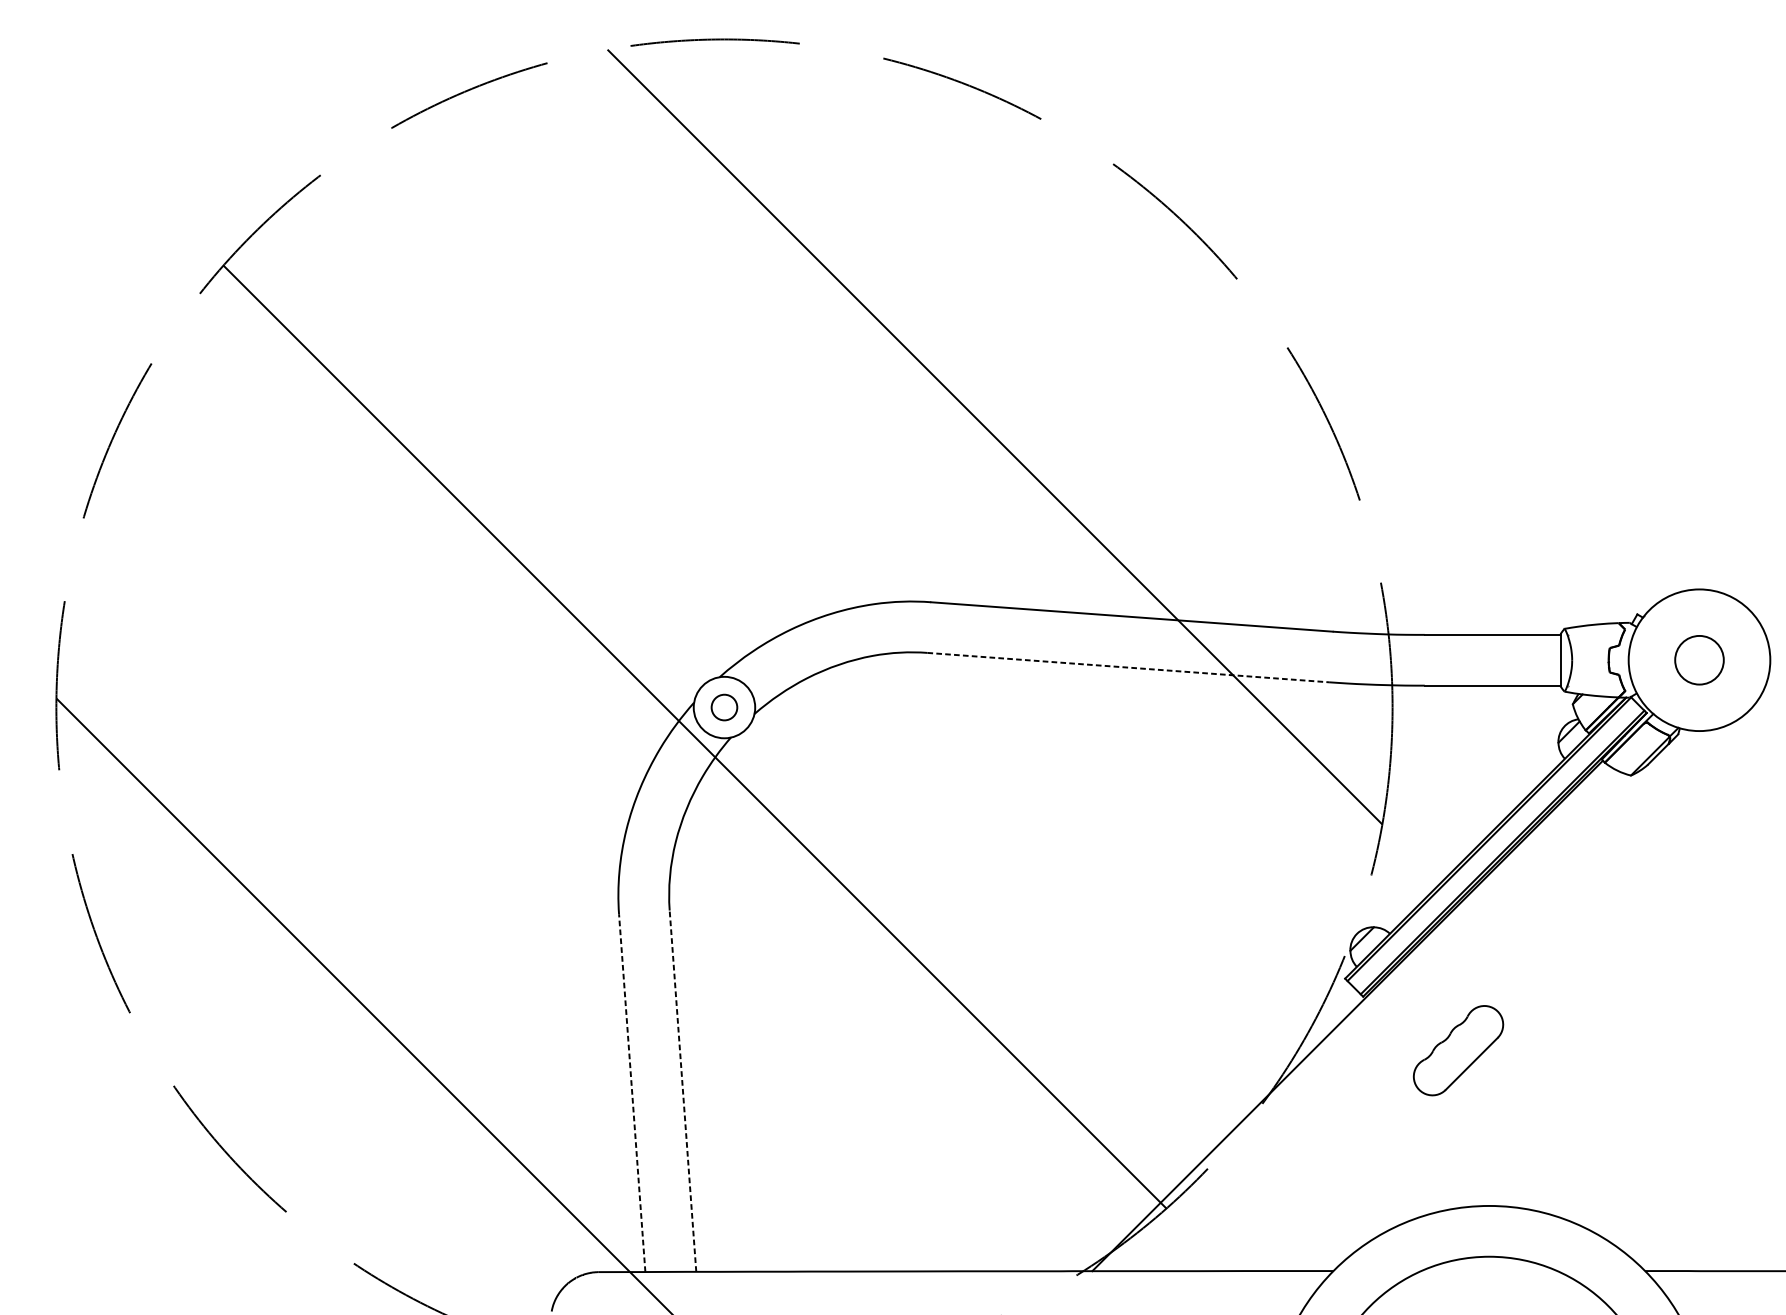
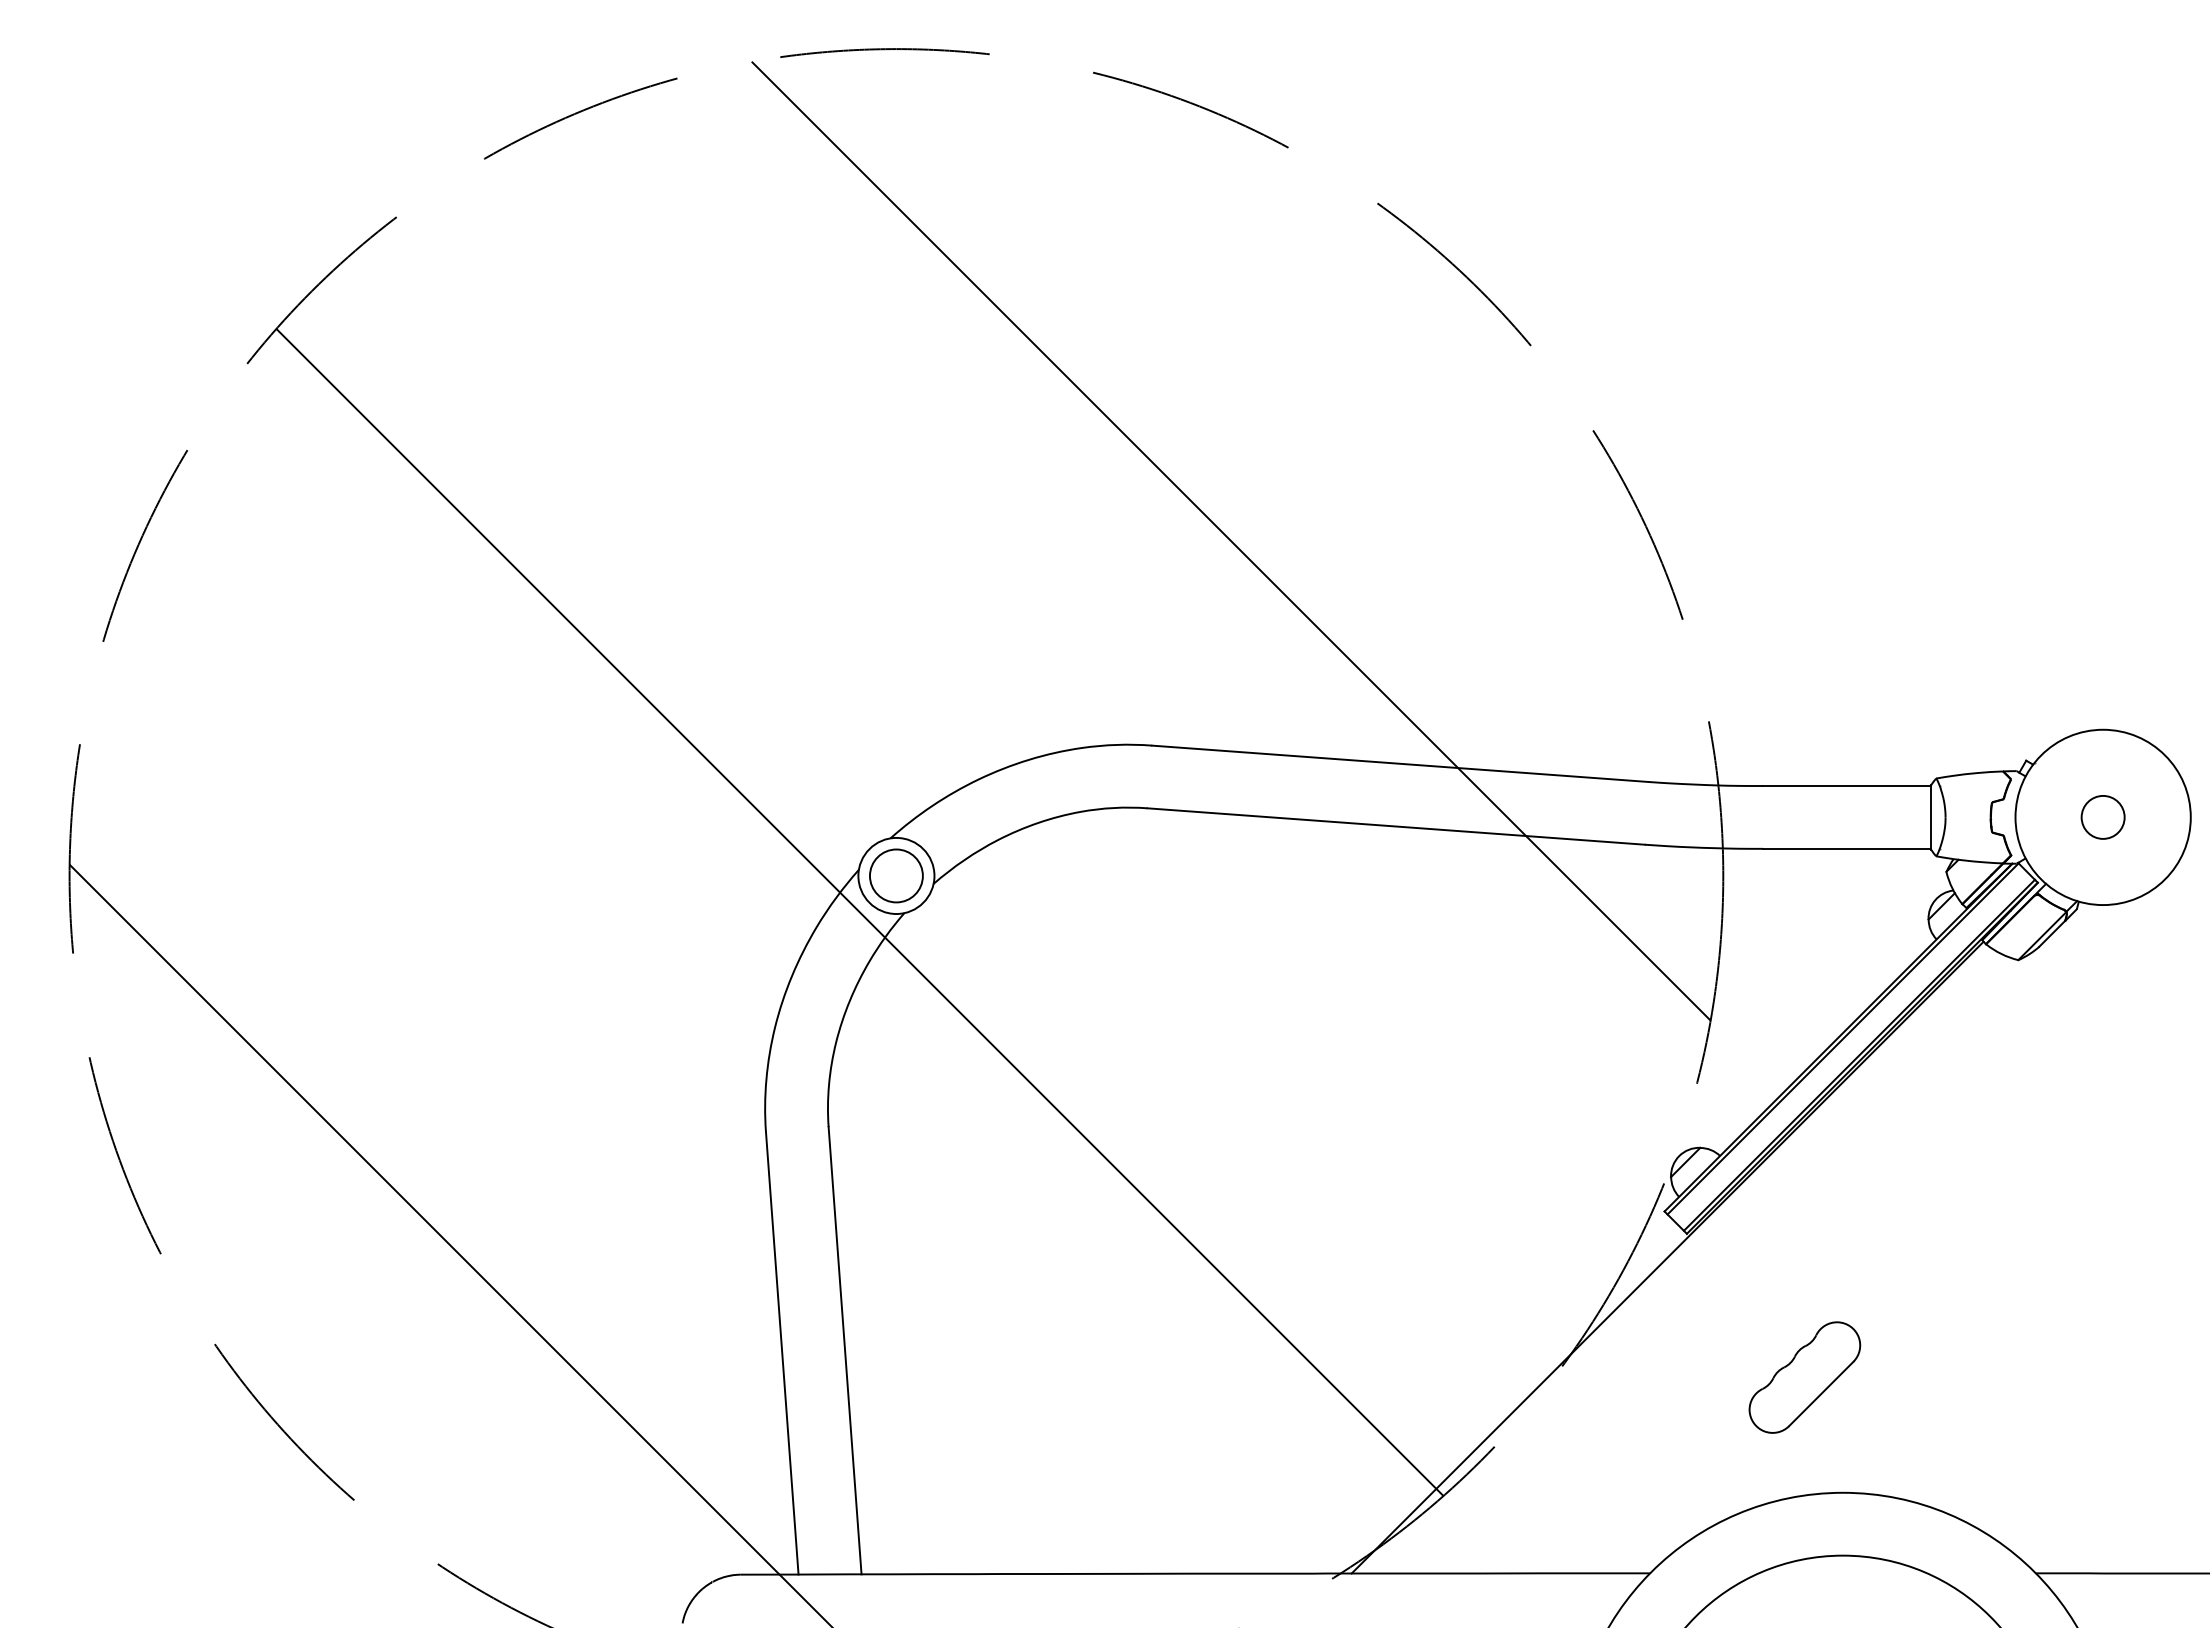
circle: (1698, 659) -> (2102, 816), size x0.71
line: (1128, 667) -> (1396, 826), dashed -> solid
circle: (723, 707) -> (895, 875), size x1.67
part: (1458, 1050) -> (1804, 1377), moved
line: (683, 1090) -> (845, 1350), dashed -> solid
line: (632, 1093) -> (782, 1353), dashed -> solid

